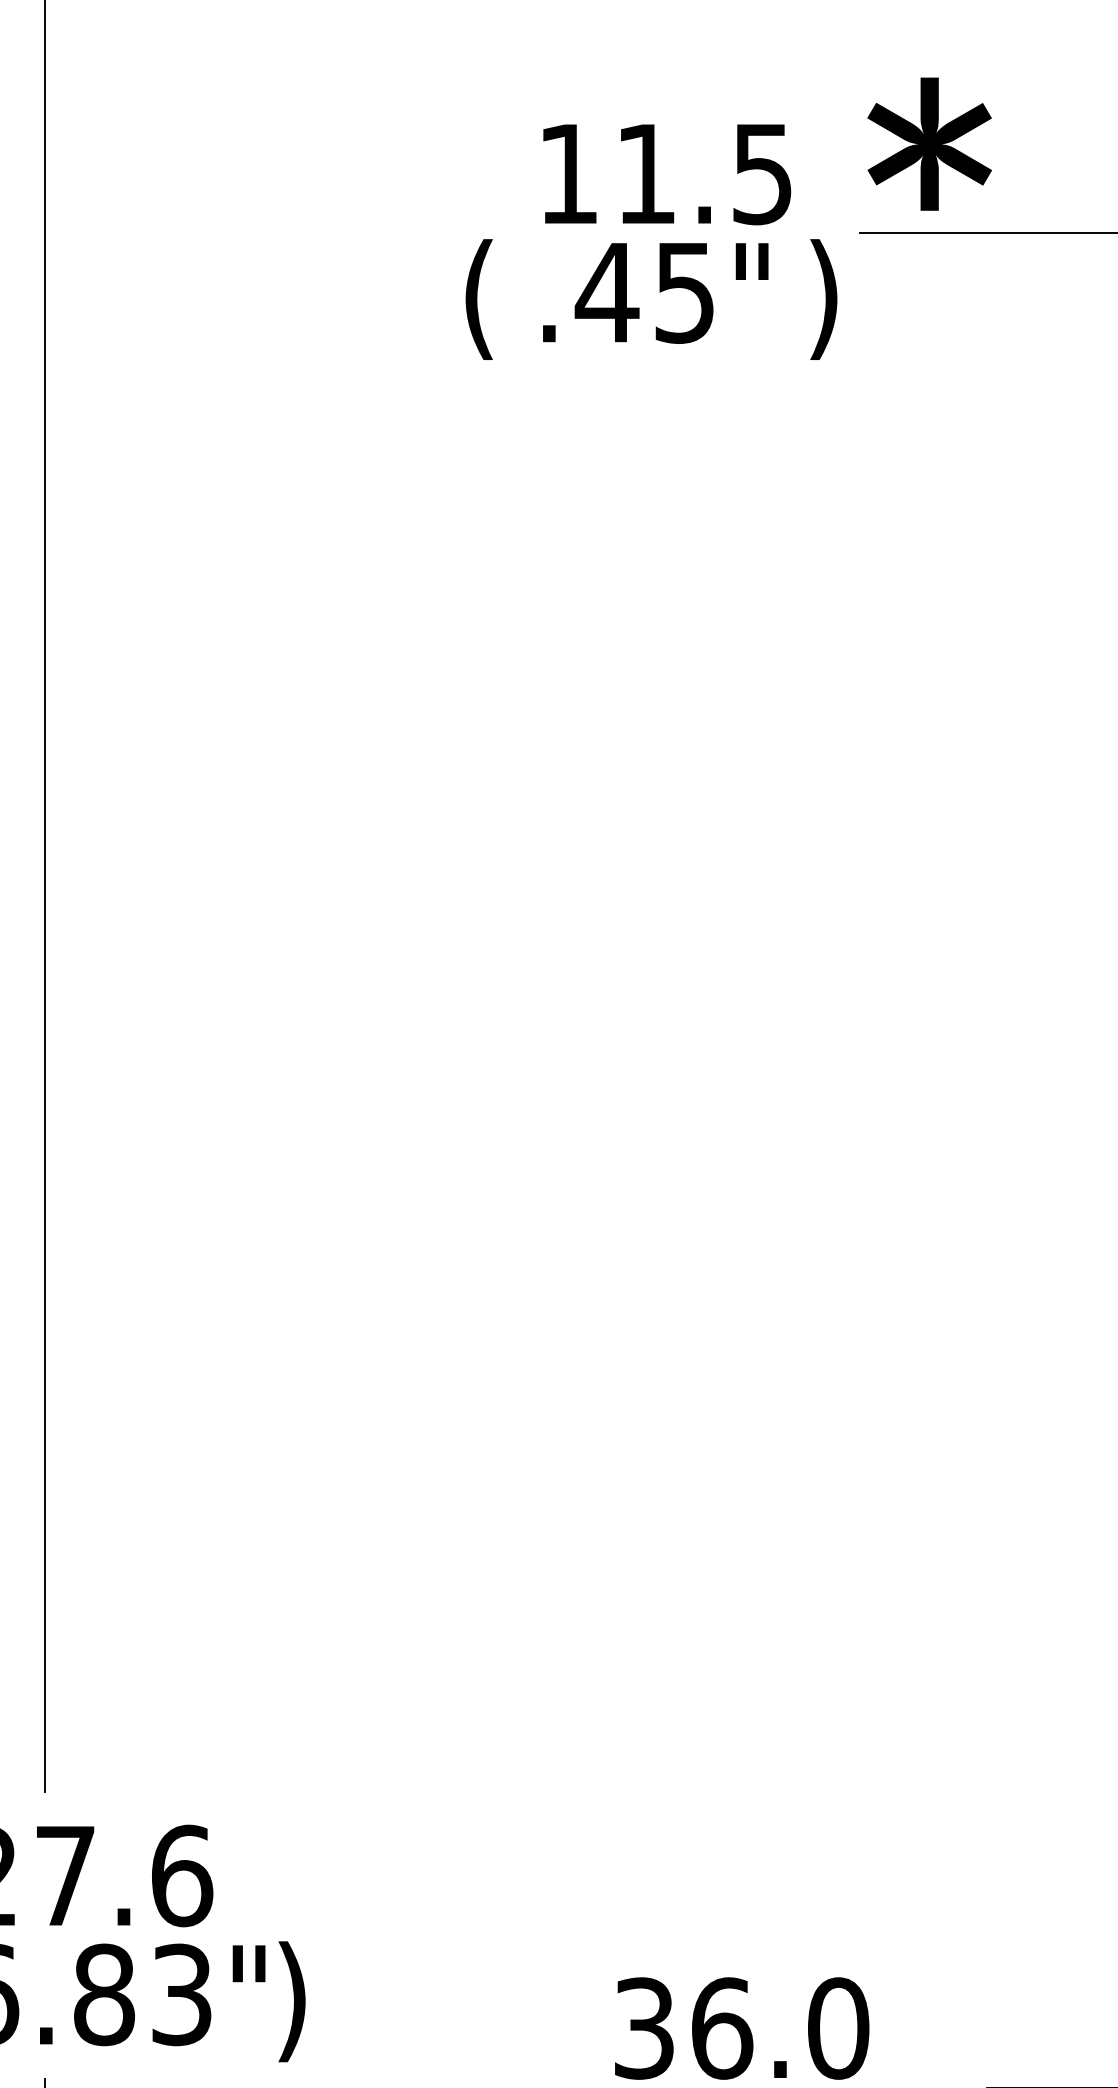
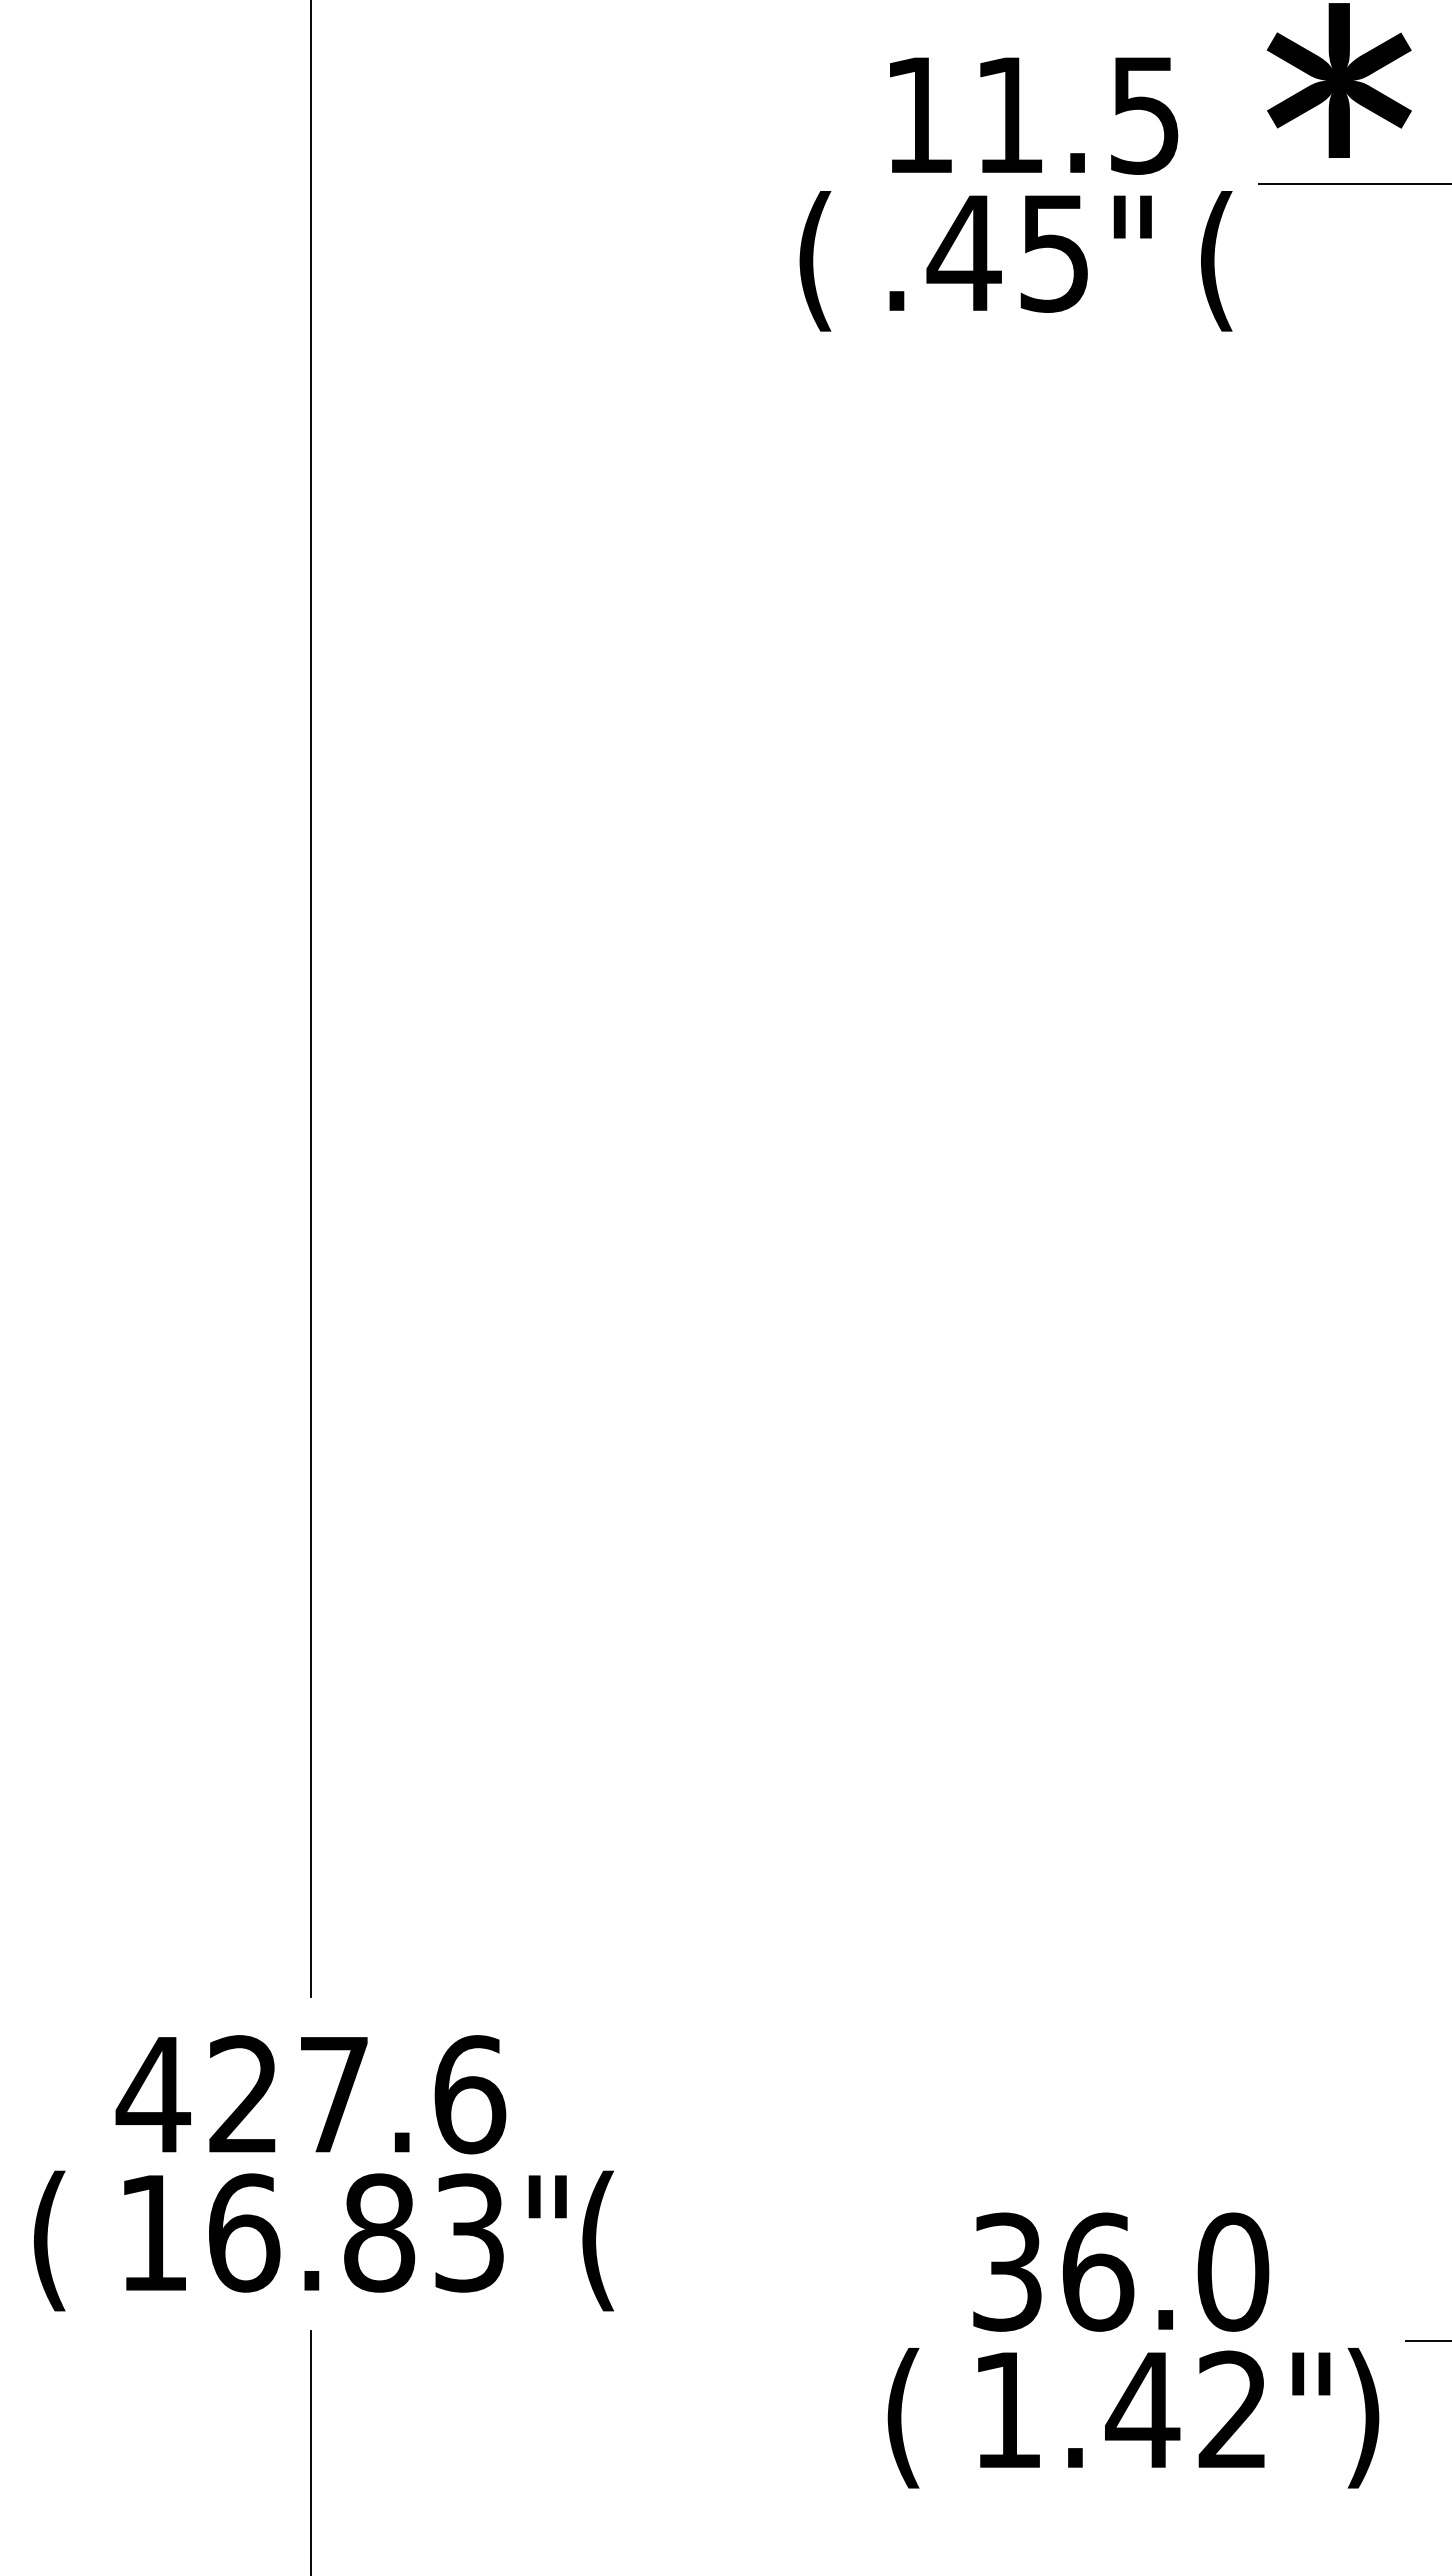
text: (824, 299) -> (1216, 261), ) -> (
text: (292, 2001) -> (598, 2240), ) -> (

